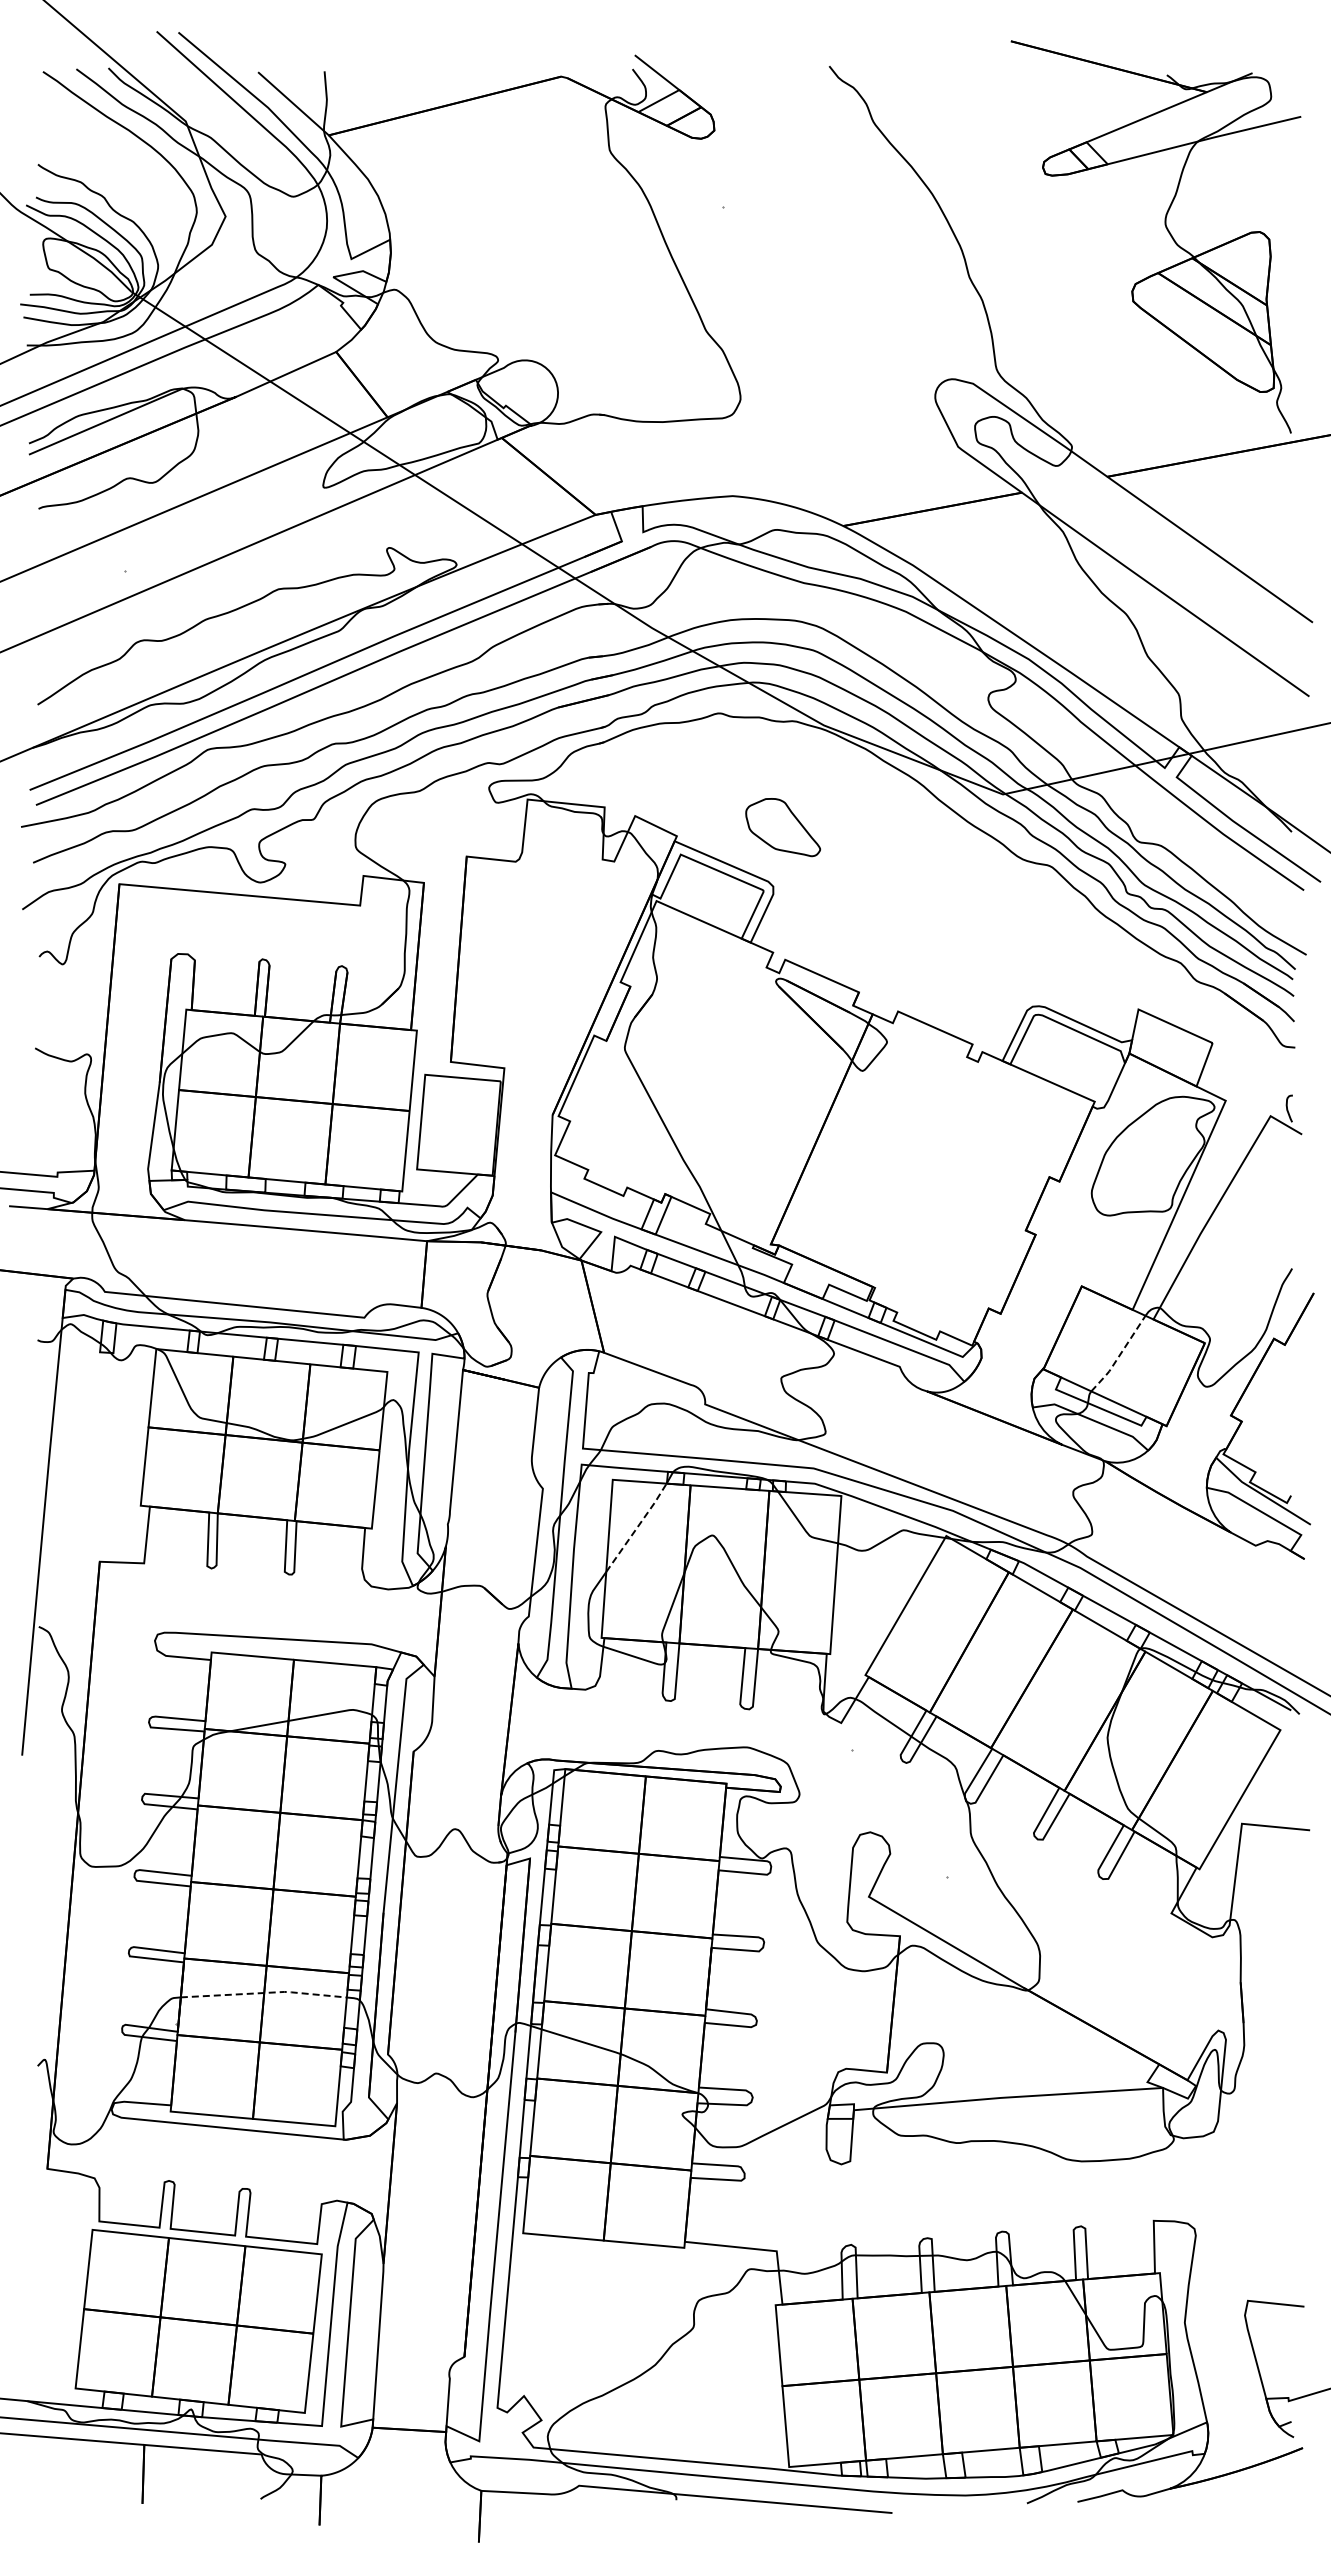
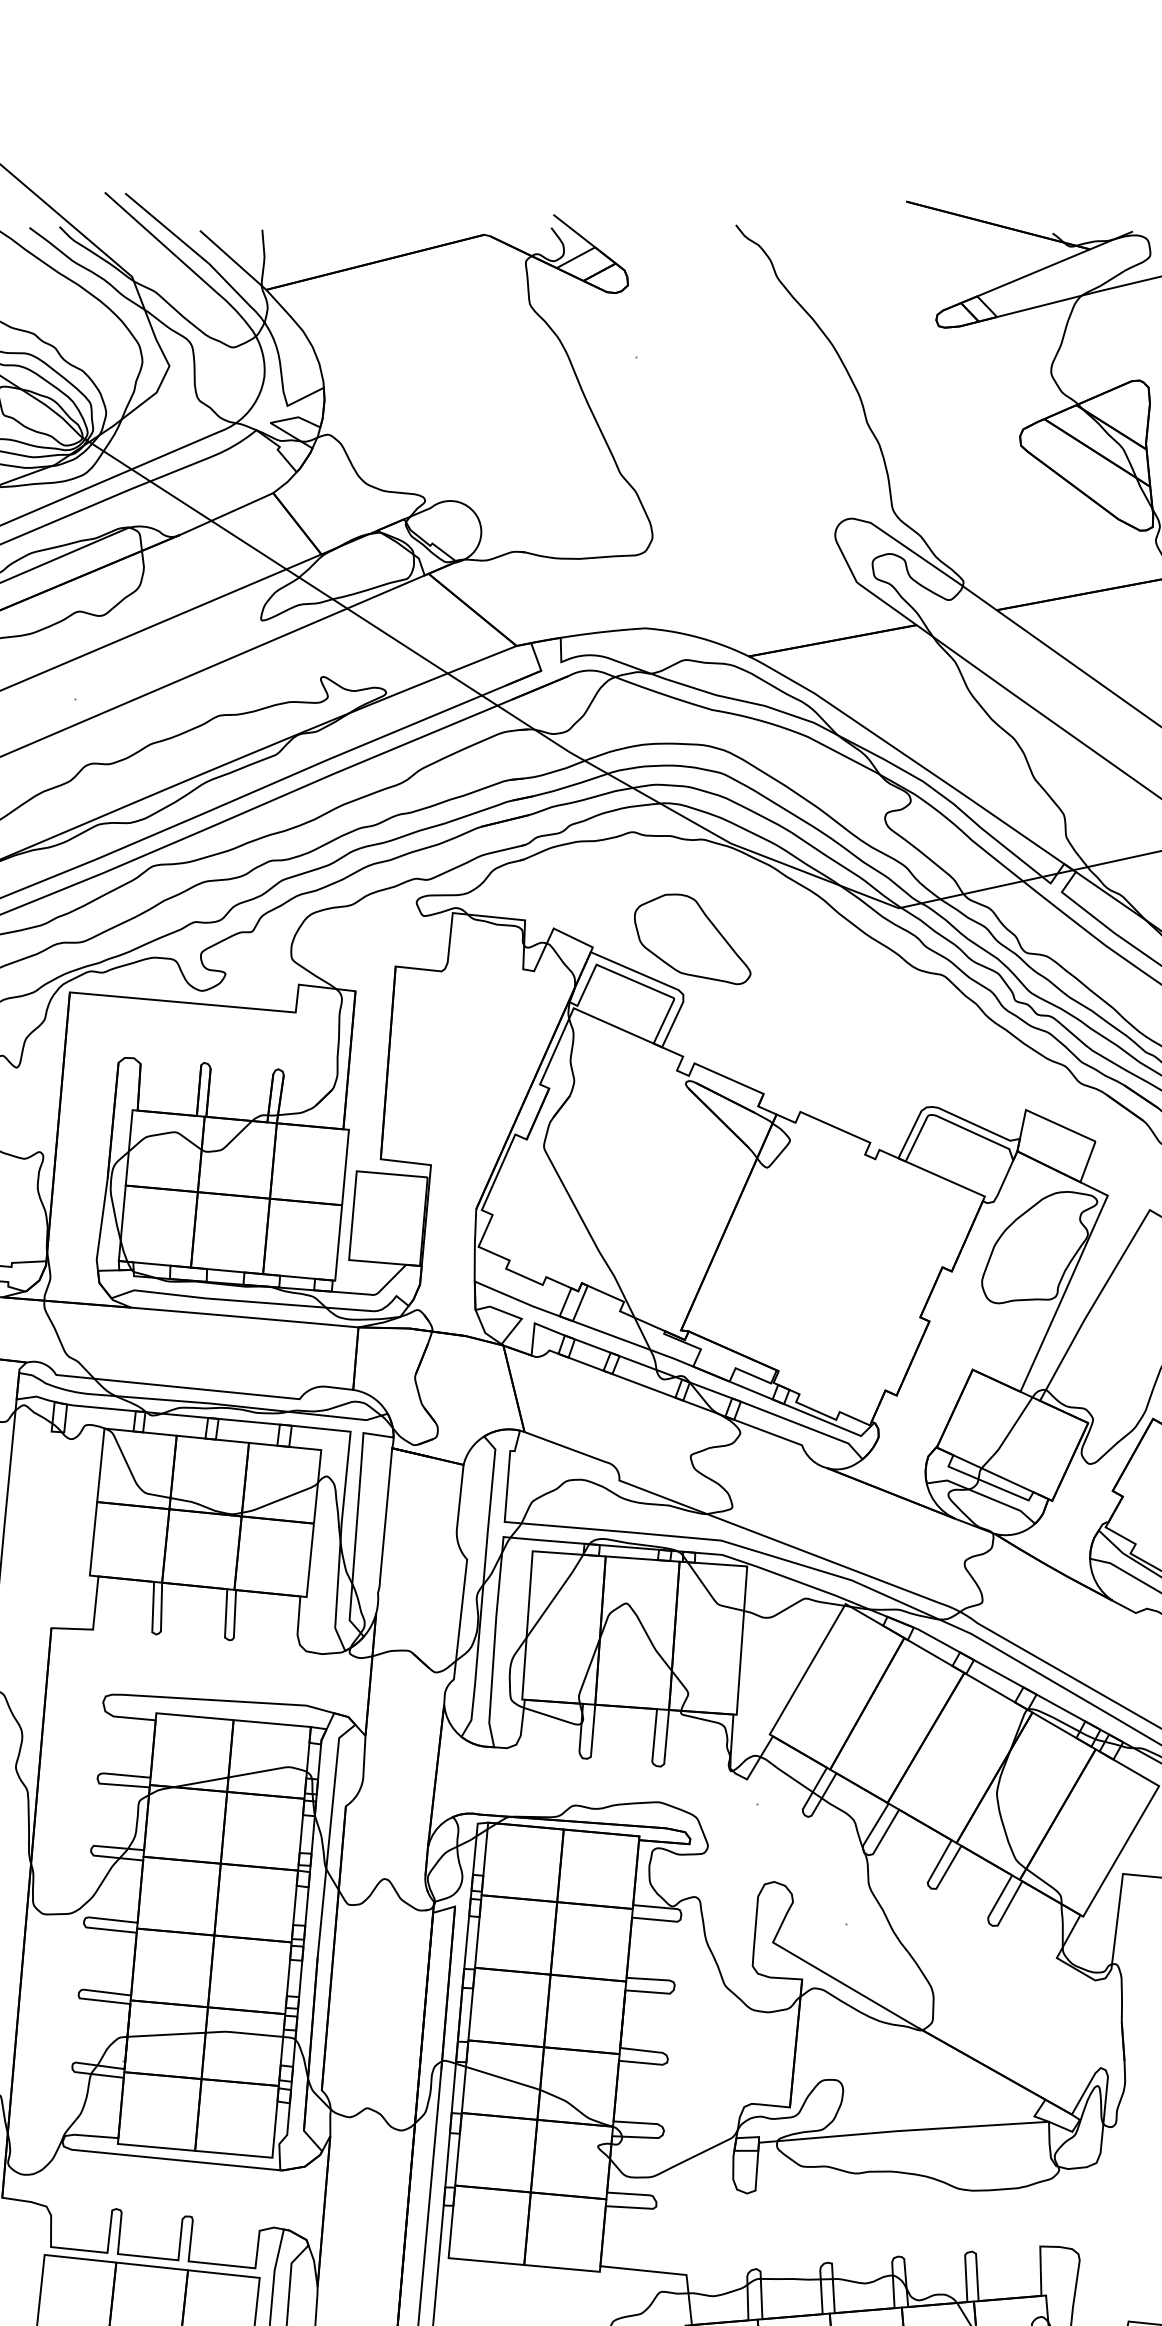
part: (782, 827) -> (691, 939), size x1.67
line: (1119, 1355) -> (1008, 1434), dashed -> solid
line: (637, 1527) -> (555, 1595), dashed -> solid
line: (265, 1992) -> (206, 2032), dashed -> solid

